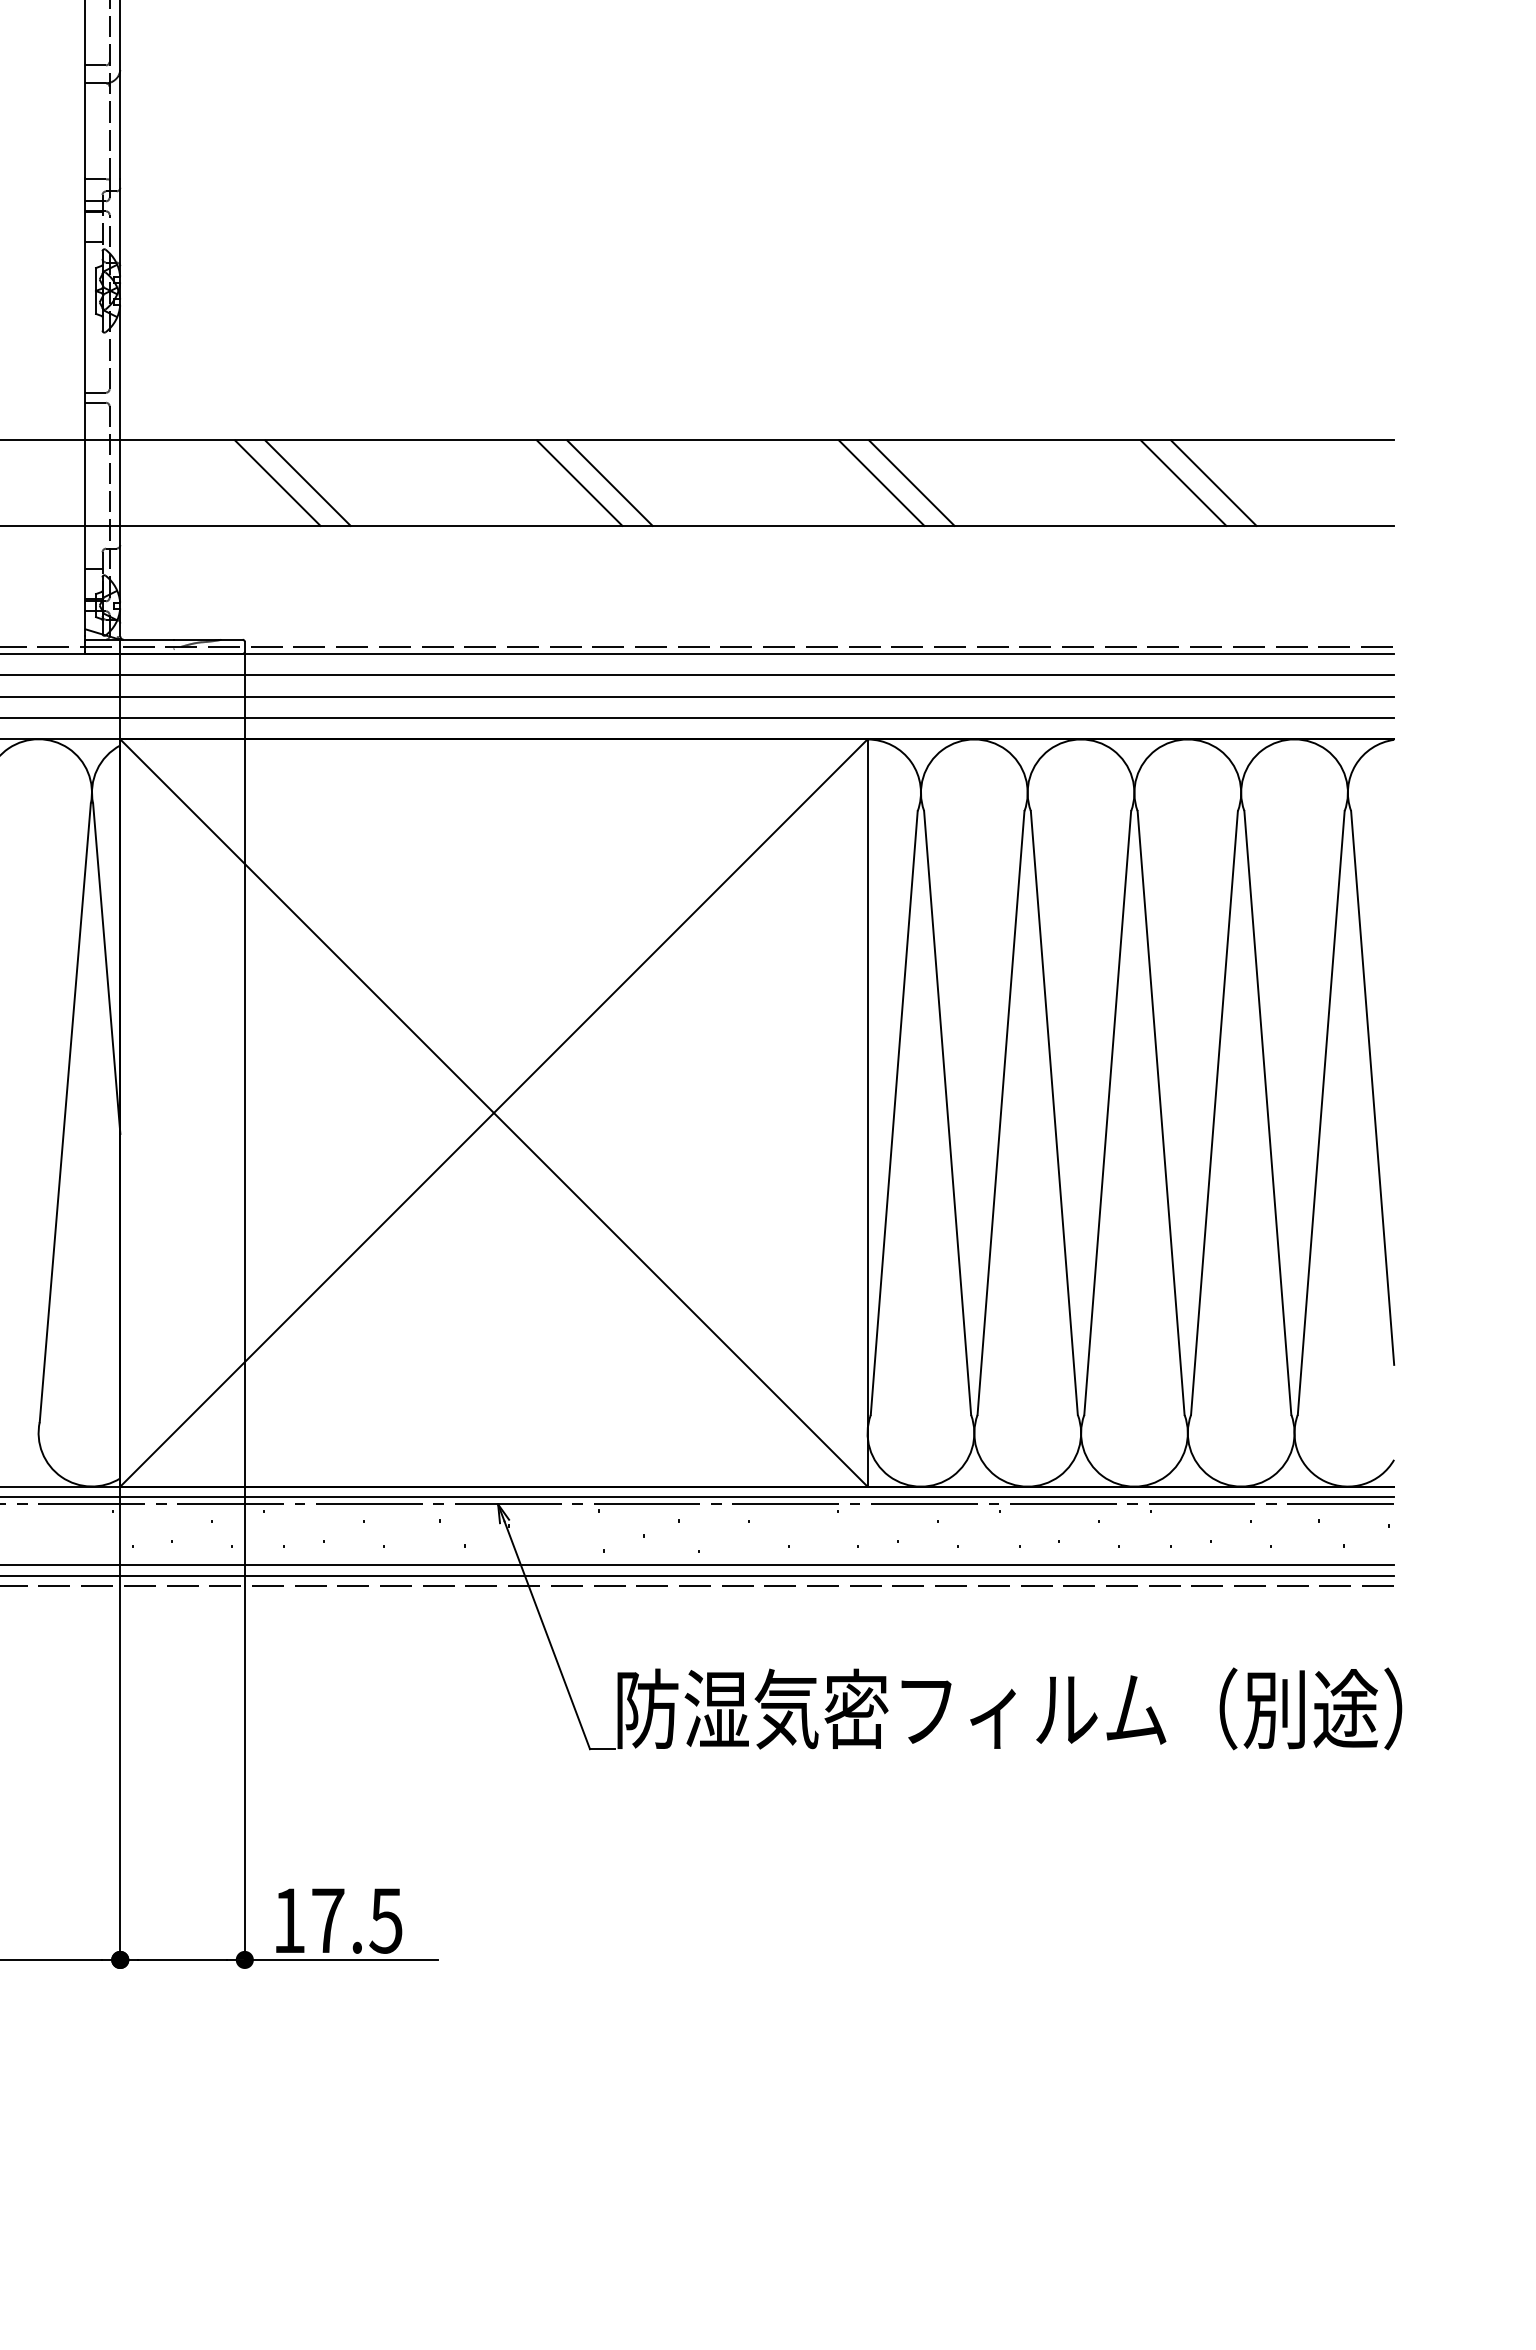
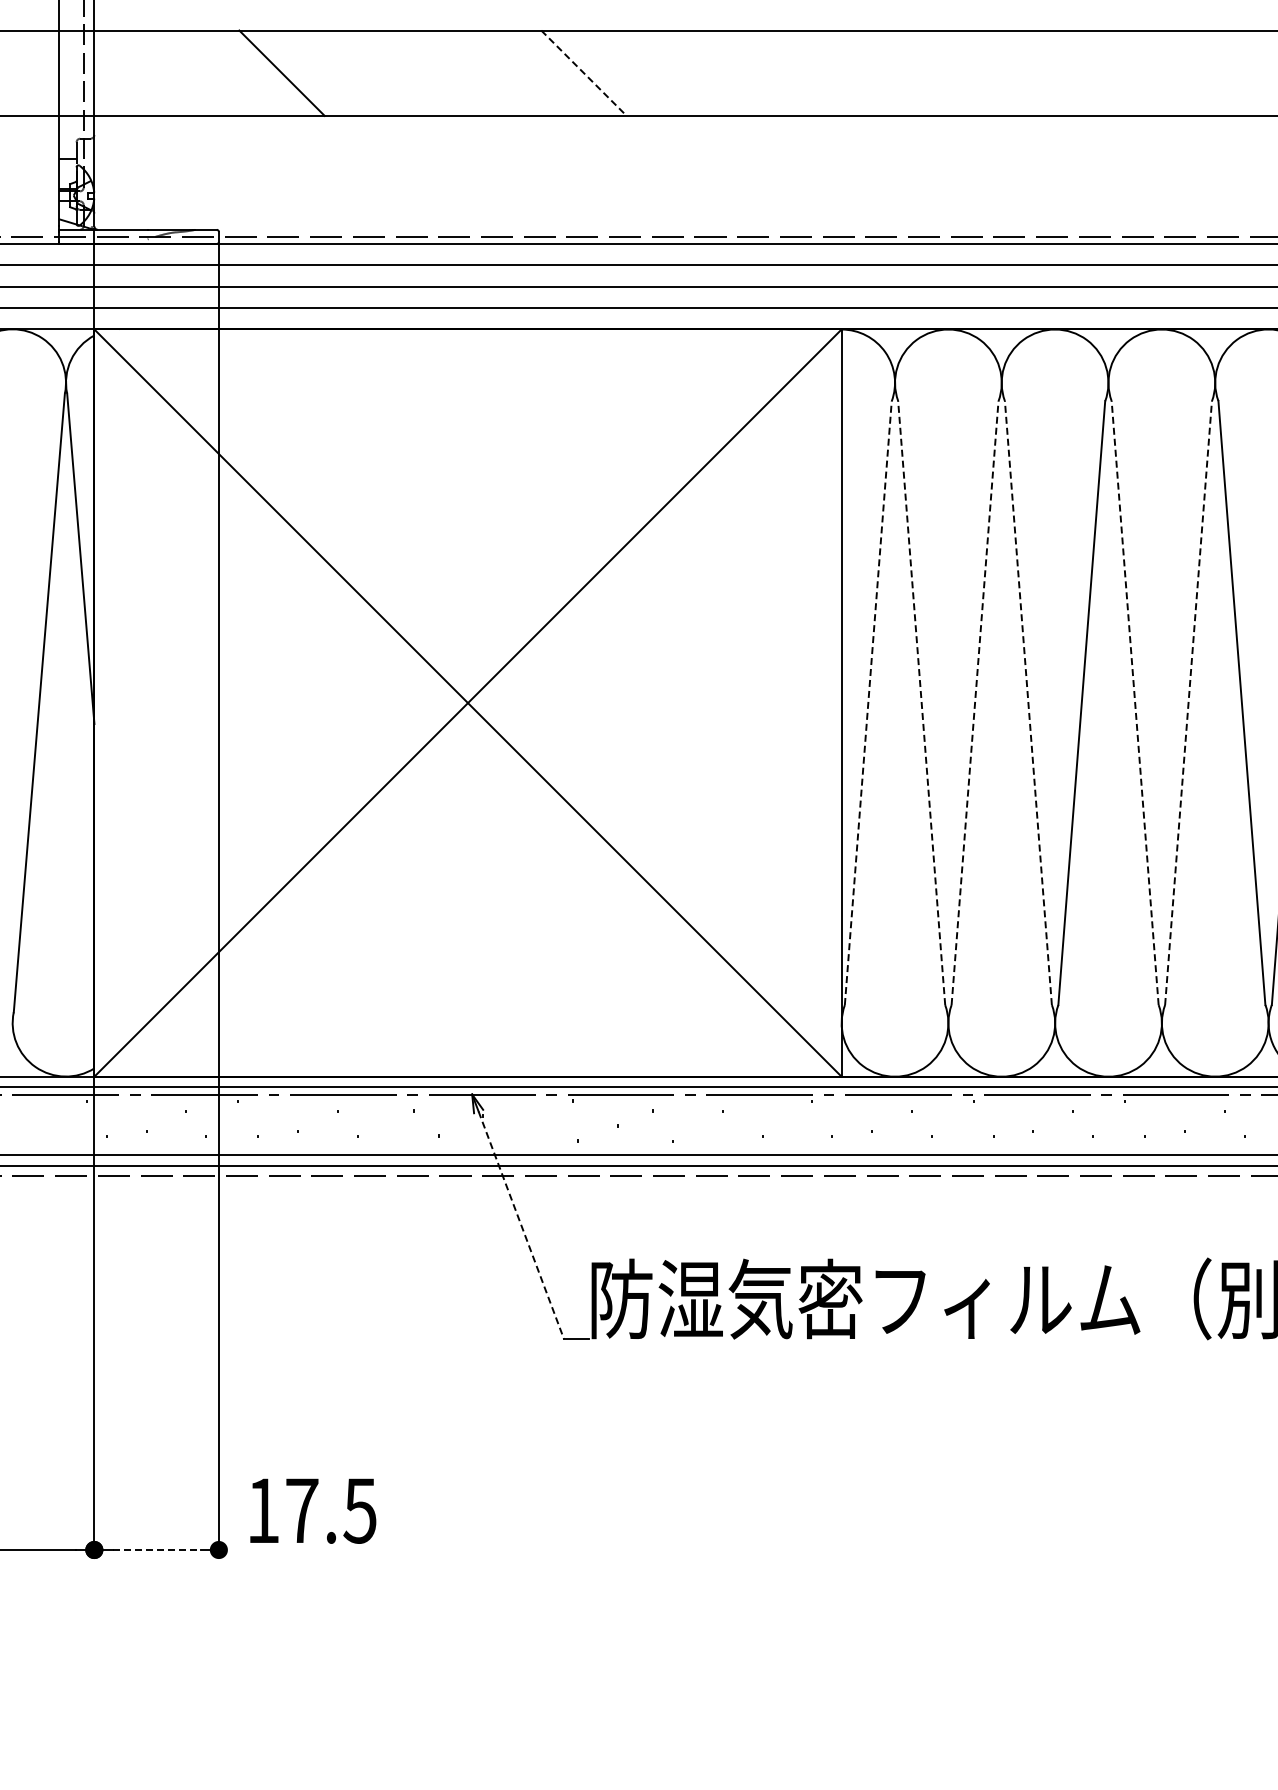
line: (277, 482) -> (251, 72), removed
line: (579, 482) -> (553, 72), removed
line: (881, 482) -> (855, 72), removed
line: (911, 482) -> (885, 72), removed
line: (1183, 482) -> (1157, 72), removed
line: (1213, 482) -> (1187, 72), removed
line: (610, 483) -> (584, 73), solid -> dashed
line: (894, 1113) -> (868, 703), solid -> dashed
line: (947, 1113) -> (921, 703), solid -> dashed
line: (1001, 1113) -> (975, 703), solid -> dashed
line: (1054, 1113) -> (1028, 703), solid -> dashed
line: (1161, 1113) -> (1135, 703), solid -> dashed
line: (1214, 1113) -> (1188, 703), solid -> dashed
line: (547, 1635) -> (521, 1225), solid -> dashed
line: (183, 1959) -> (157, 1549), solid -> dashed
line: (340, 1959) -> (314, 1549), removed

